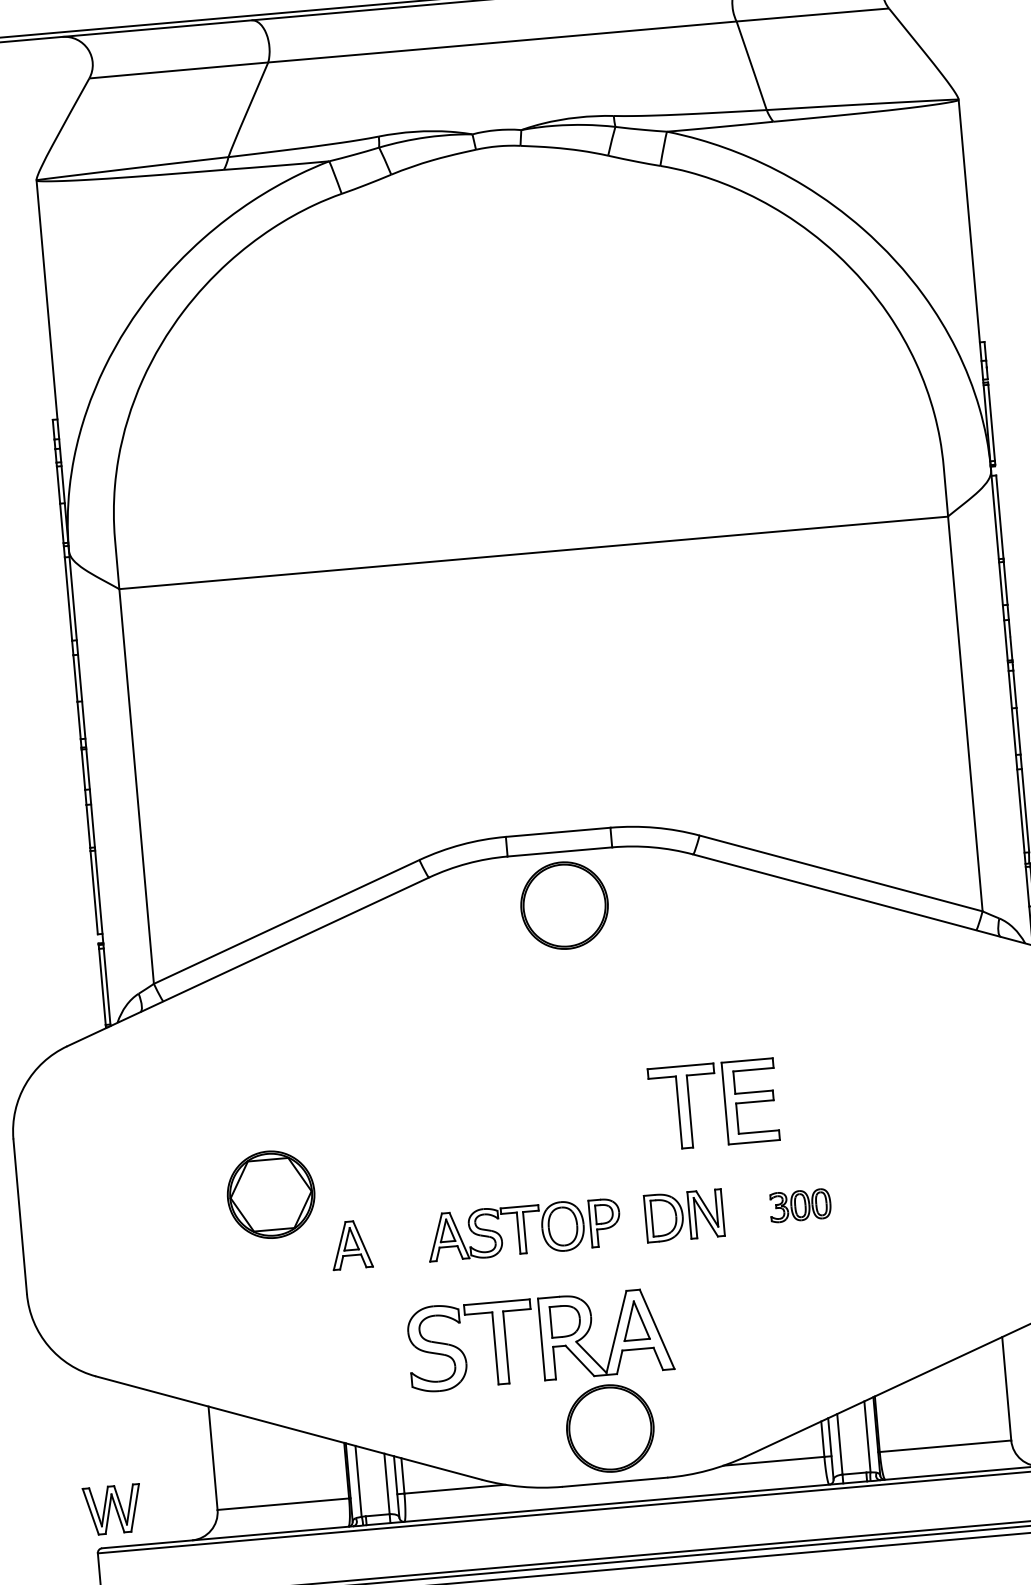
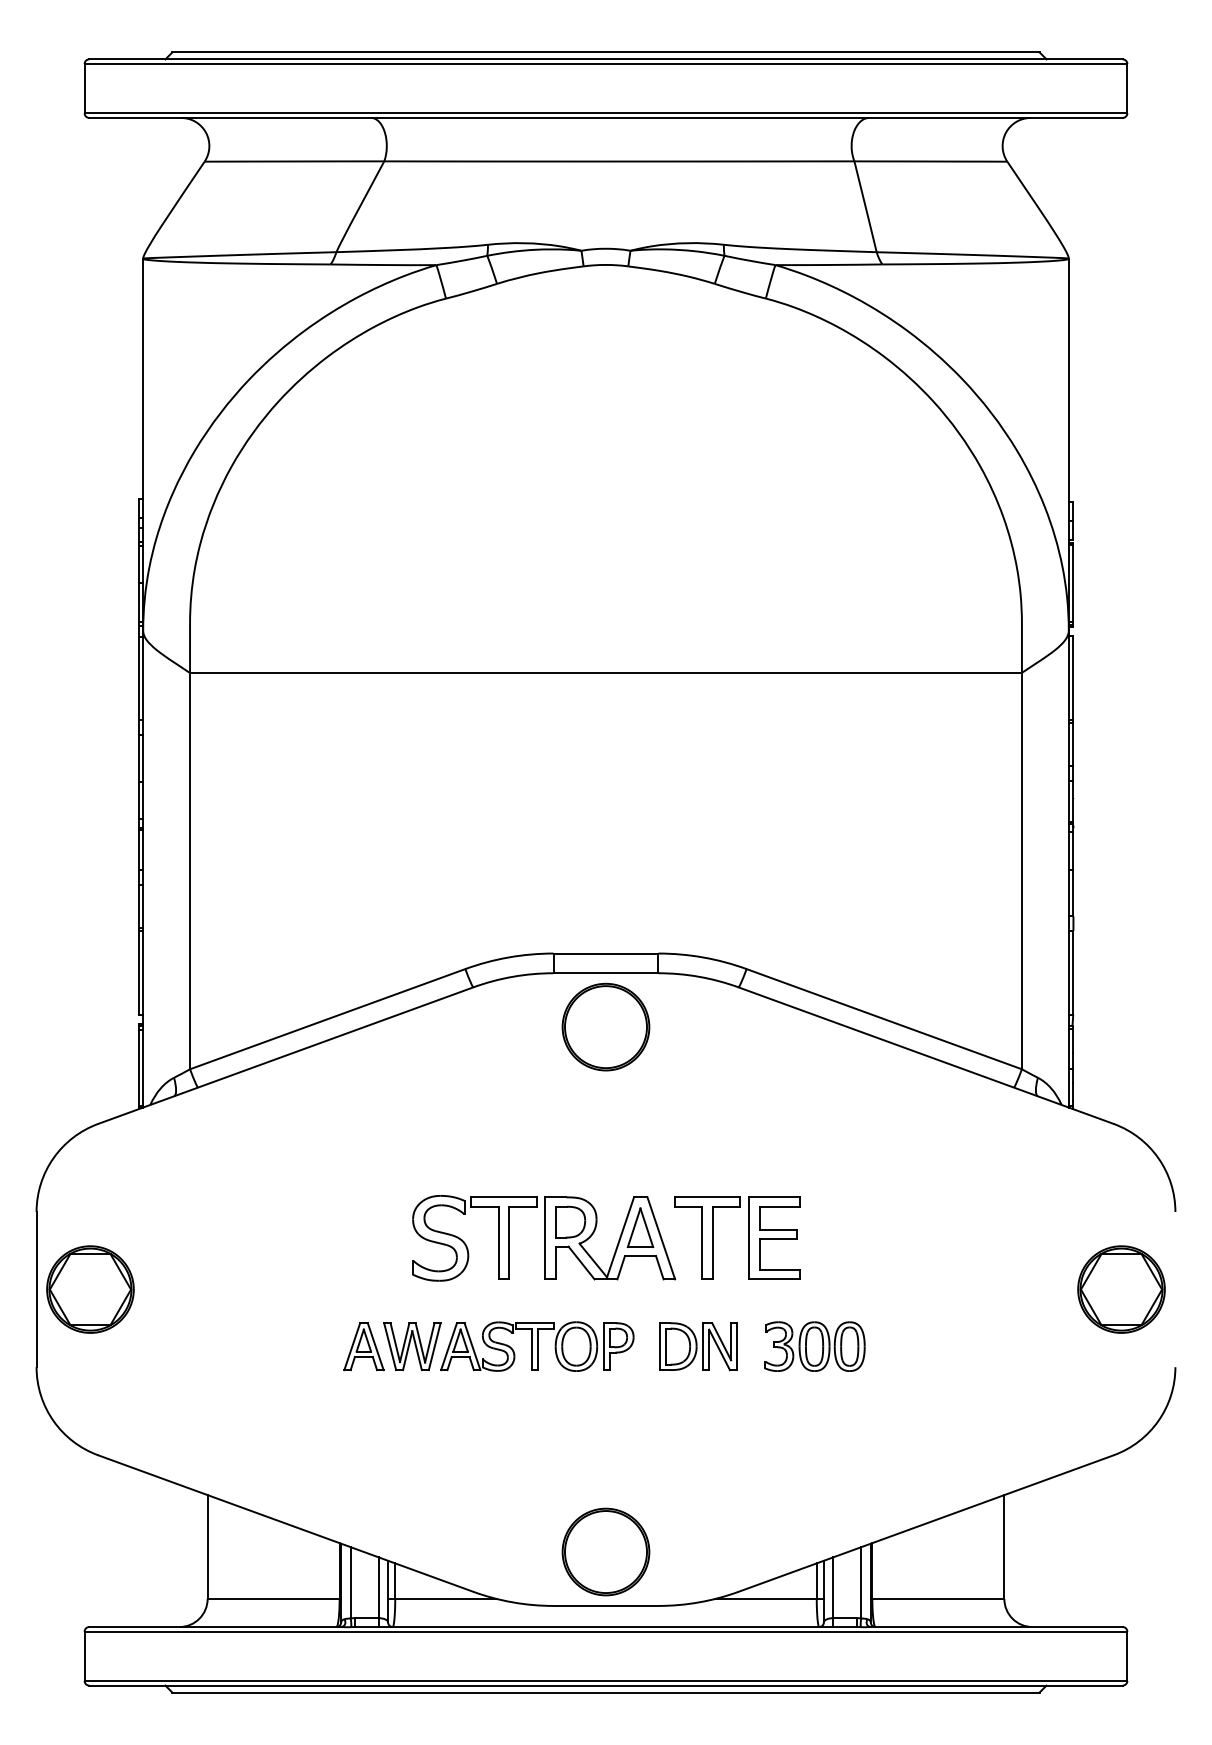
part: (271, 1194) -> (90, 1289), moved
part: (800, 1205) -> (814, 1346), size x1.67
part: (540, 1339) -> (544, 1238), moved
part: (113, 1509) -> (412, 1346), moved

